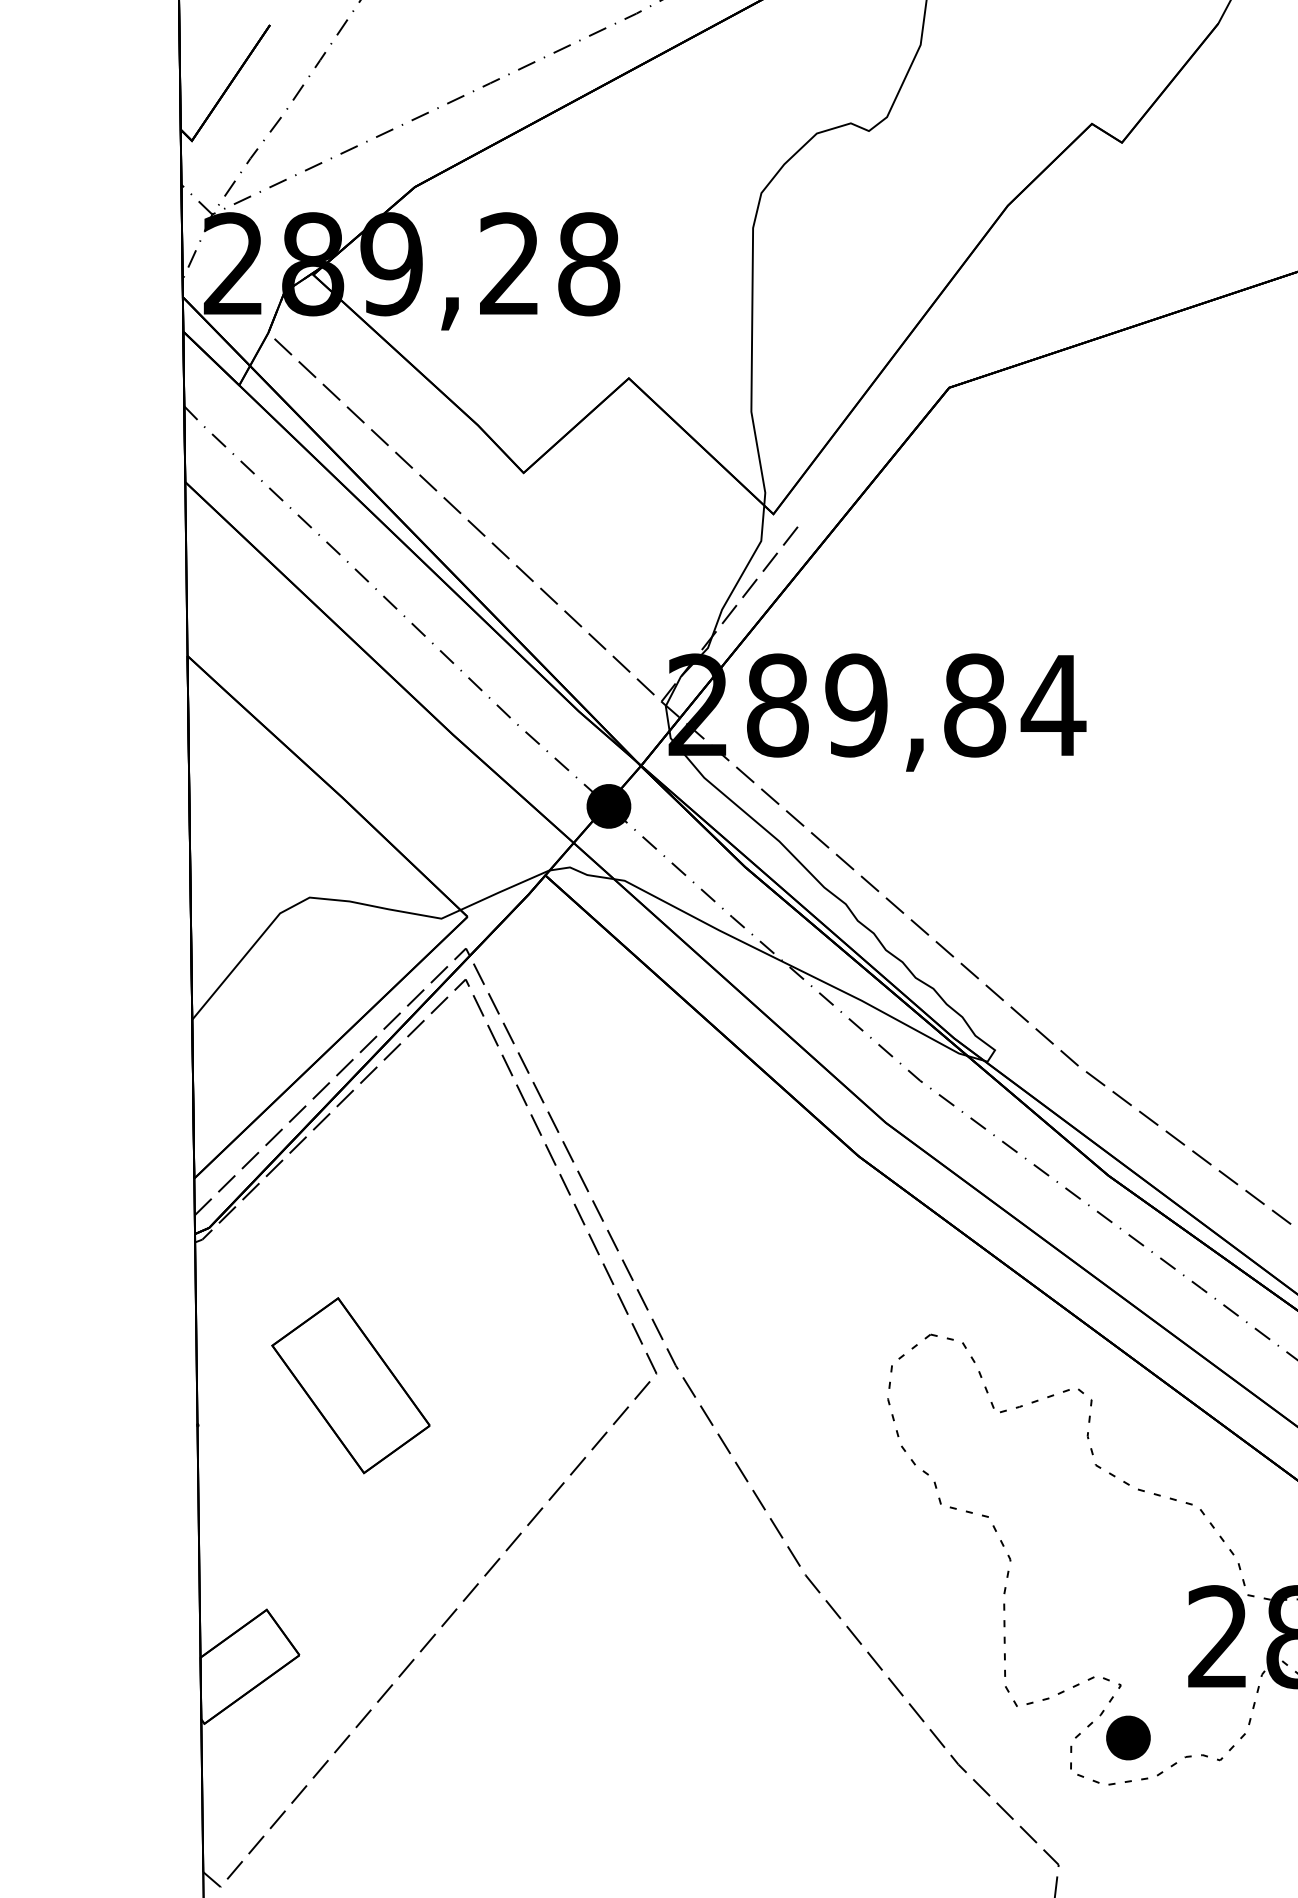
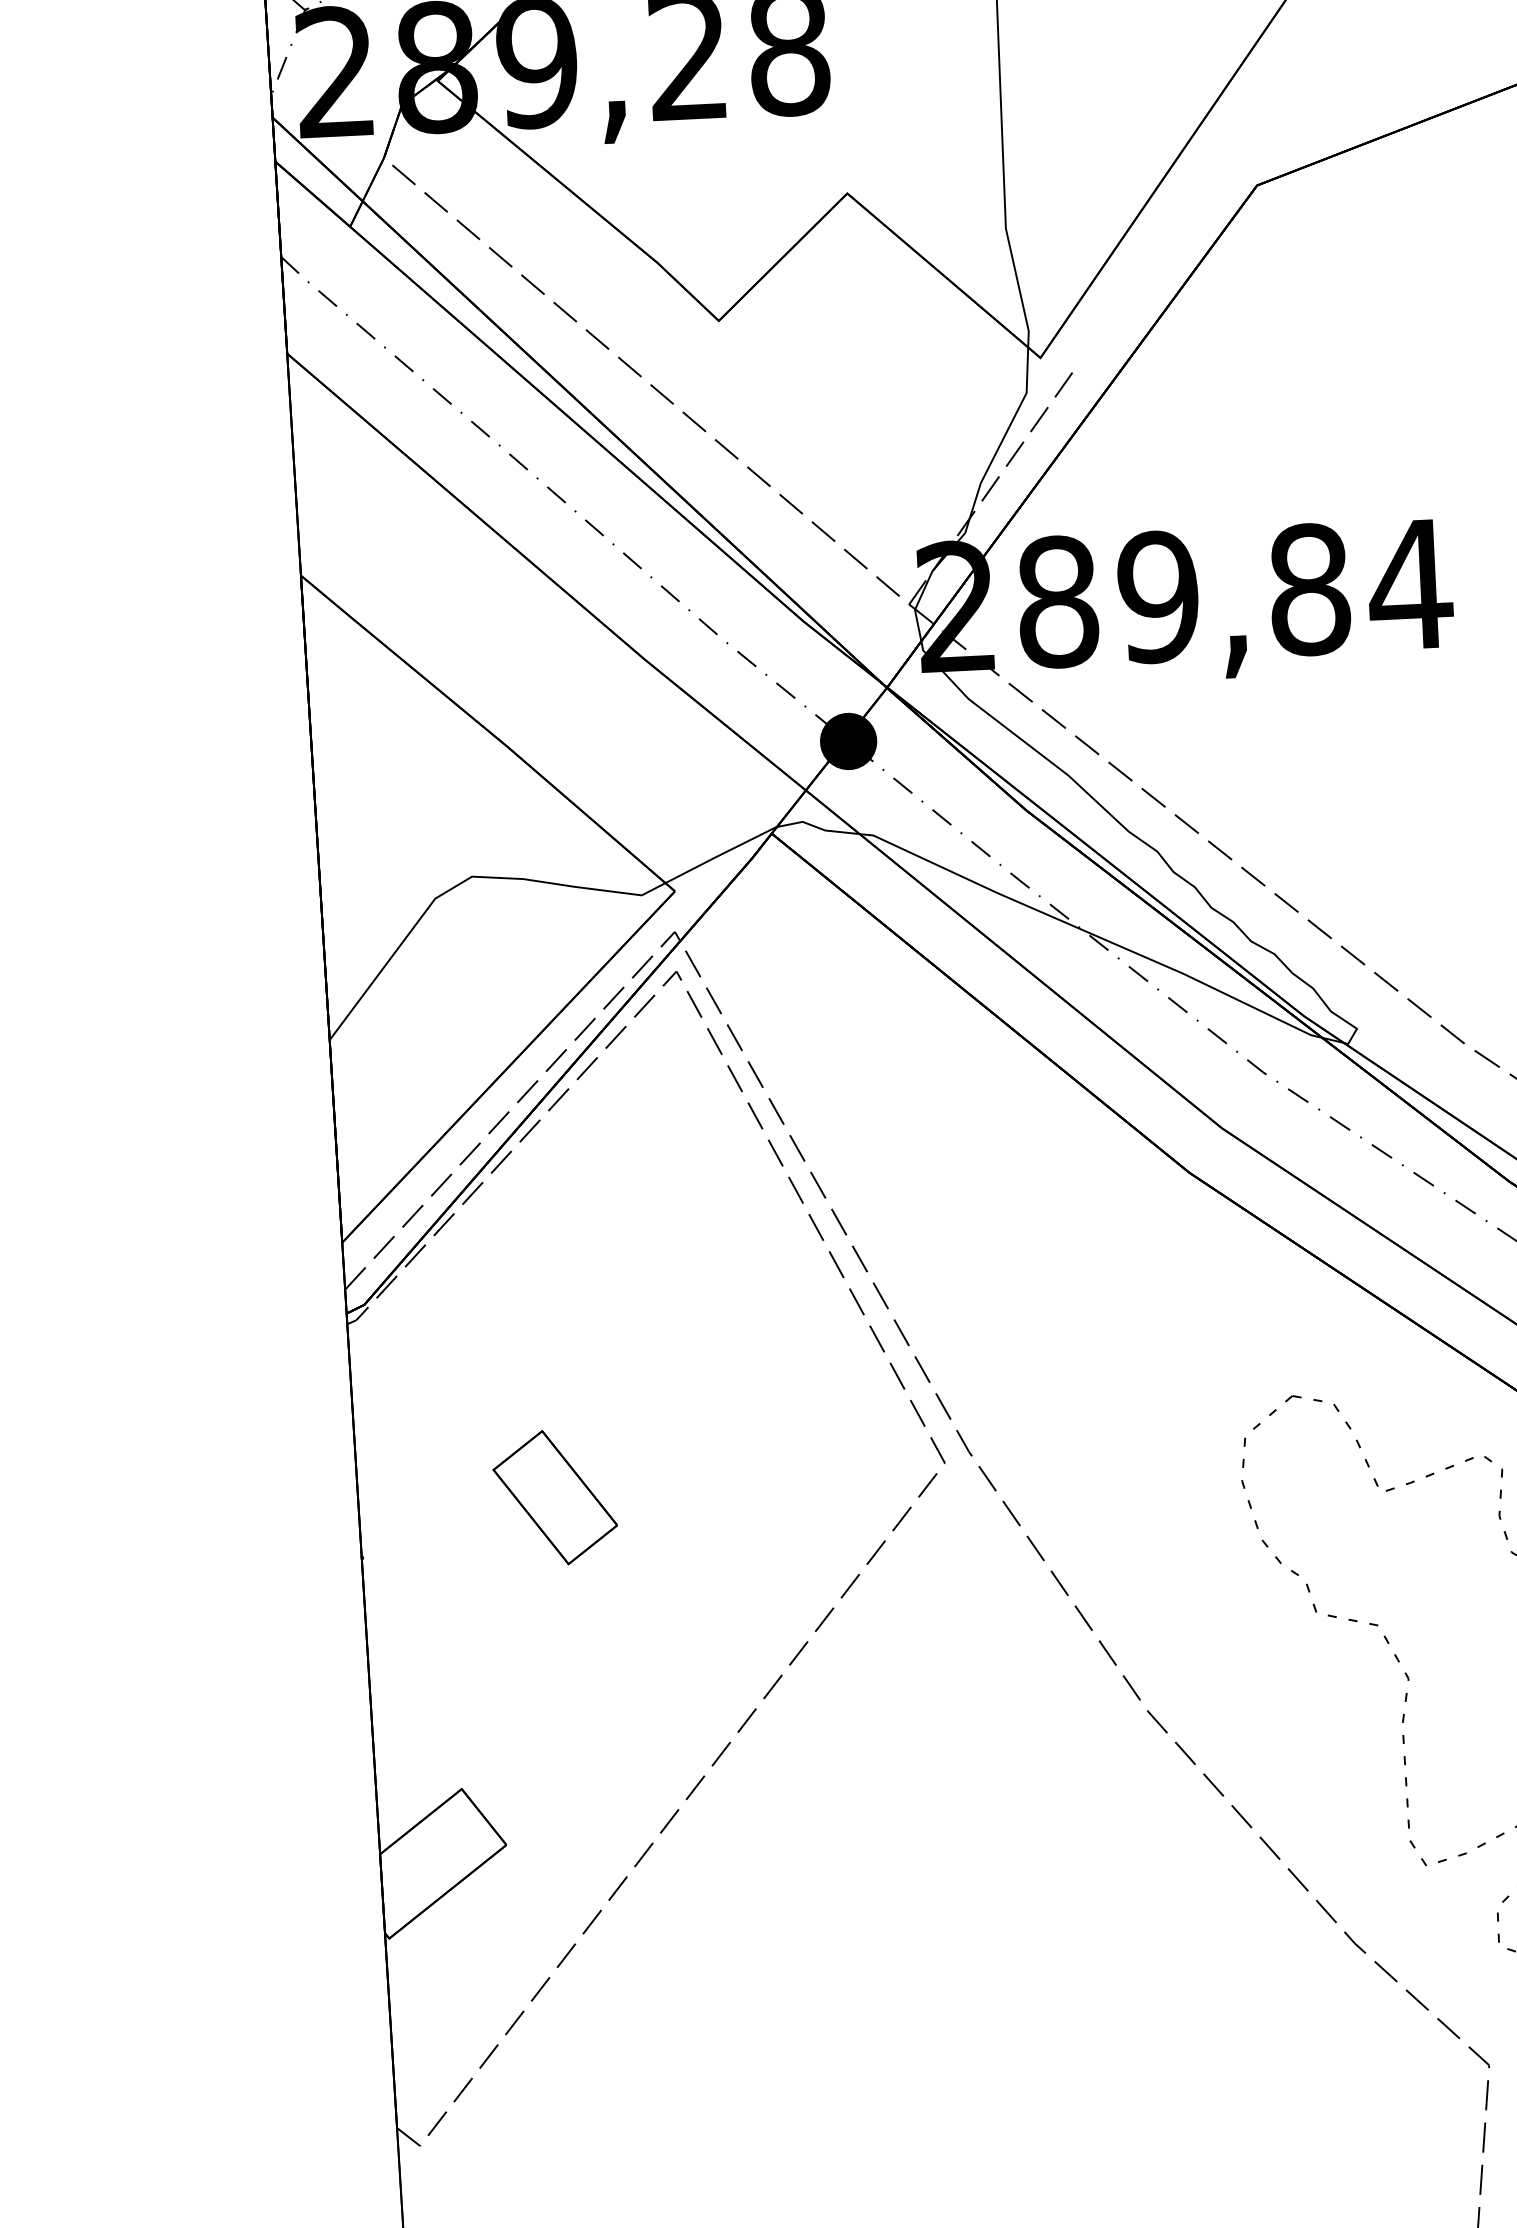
part: (350, 1385) -> (554, 1497), size x0.6

